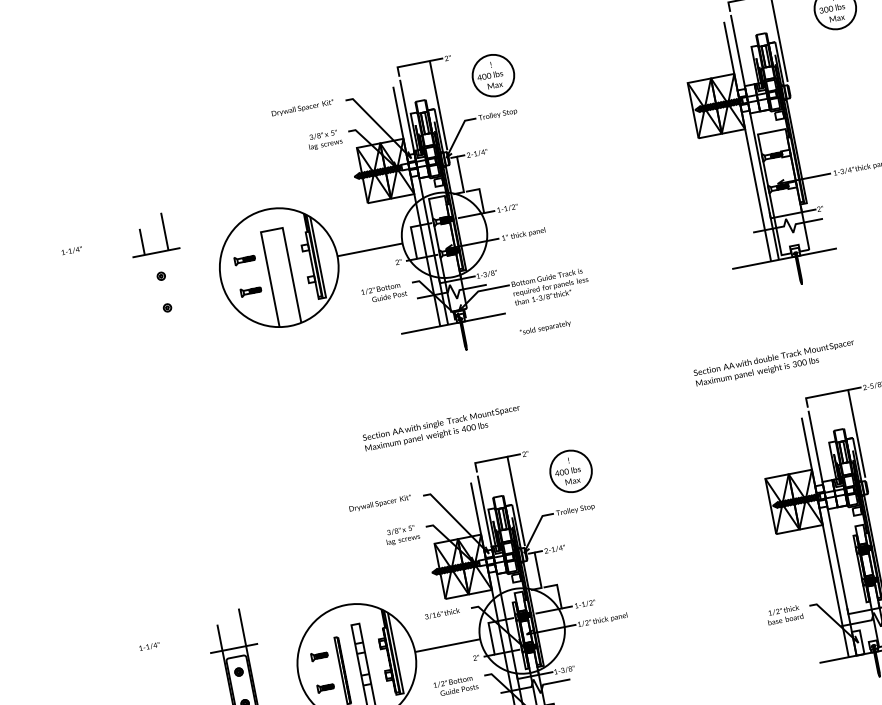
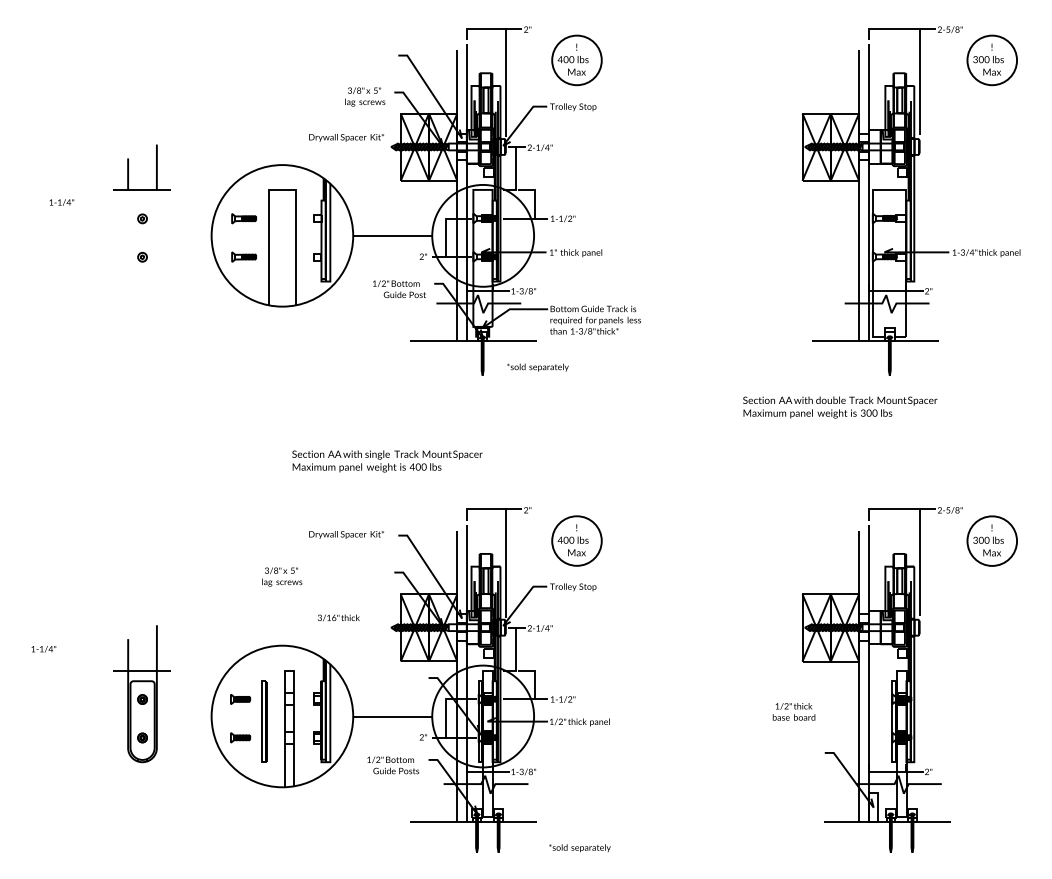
text: (302, 108) -> (346, 137), moved
text: (71, 250) -> (61, 202), moved
text: (545, 328) -> (537, 367), moved
text: (775, 363) -> (840, 407), moved
text: (442, 428) -> (387, 461), moved
text: (402, 534) -> (282, 576), moved
text: (442, 613) -> (338, 617), moved
text: (784, 614) -> (793, 711), moved

